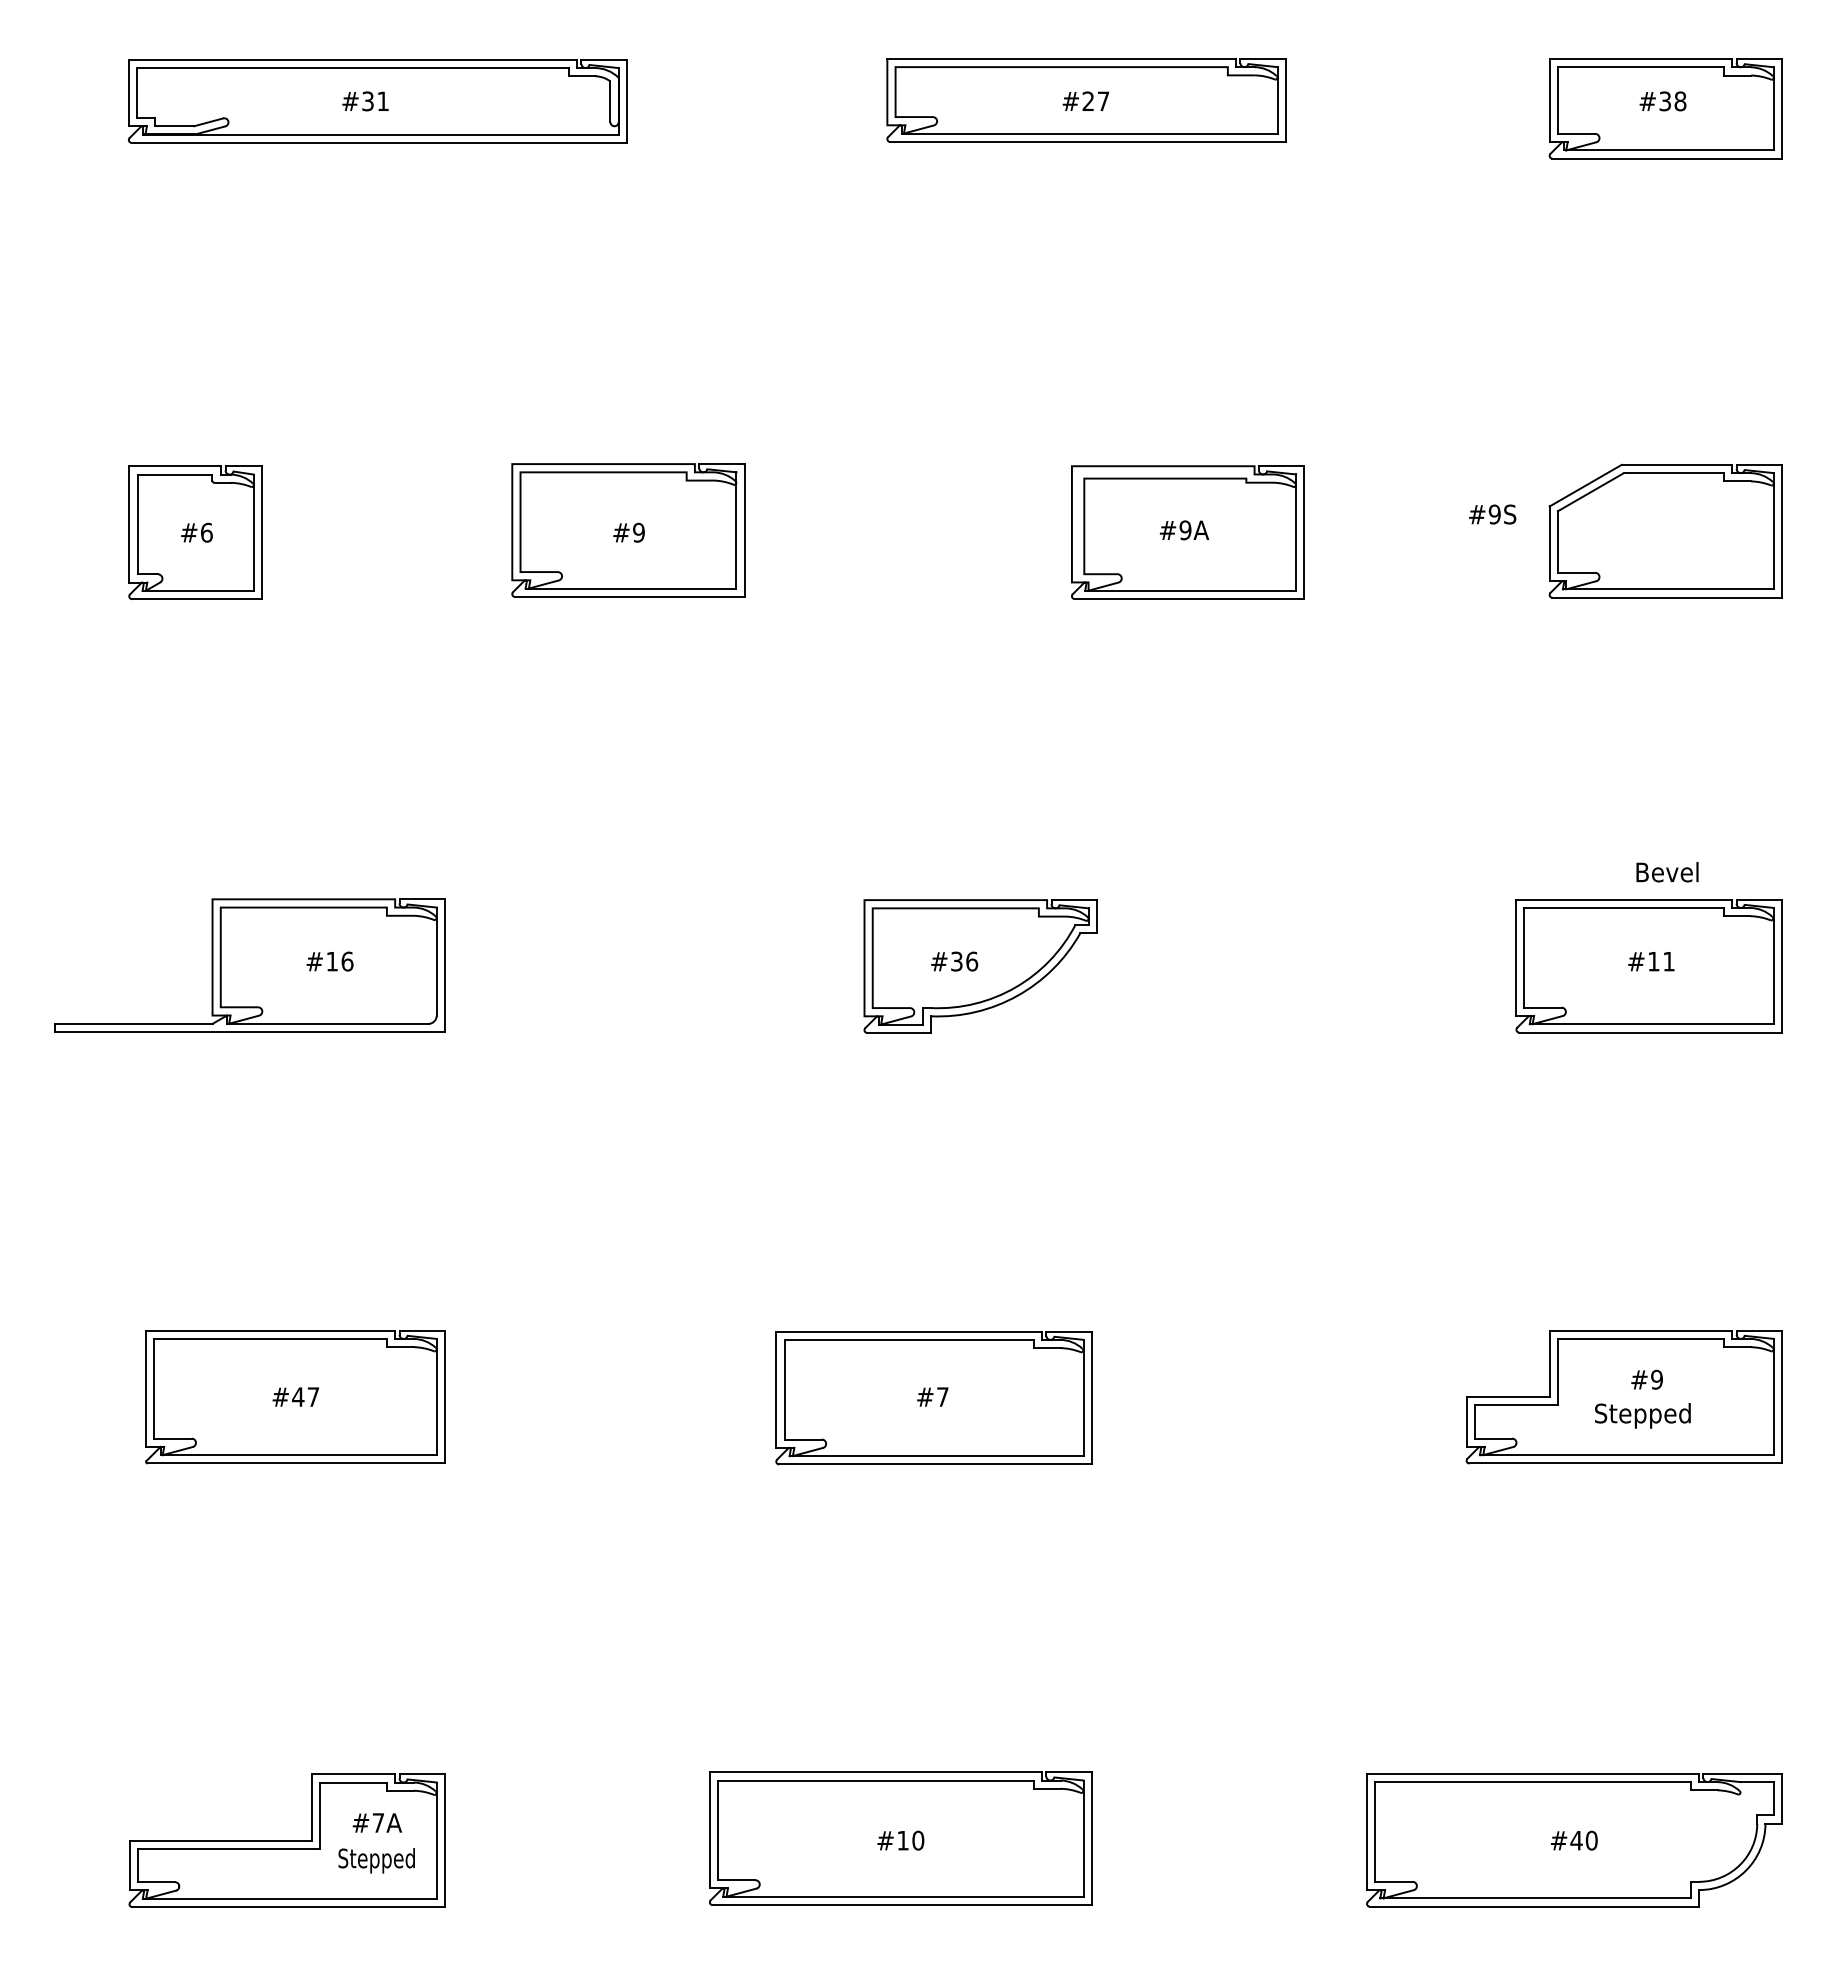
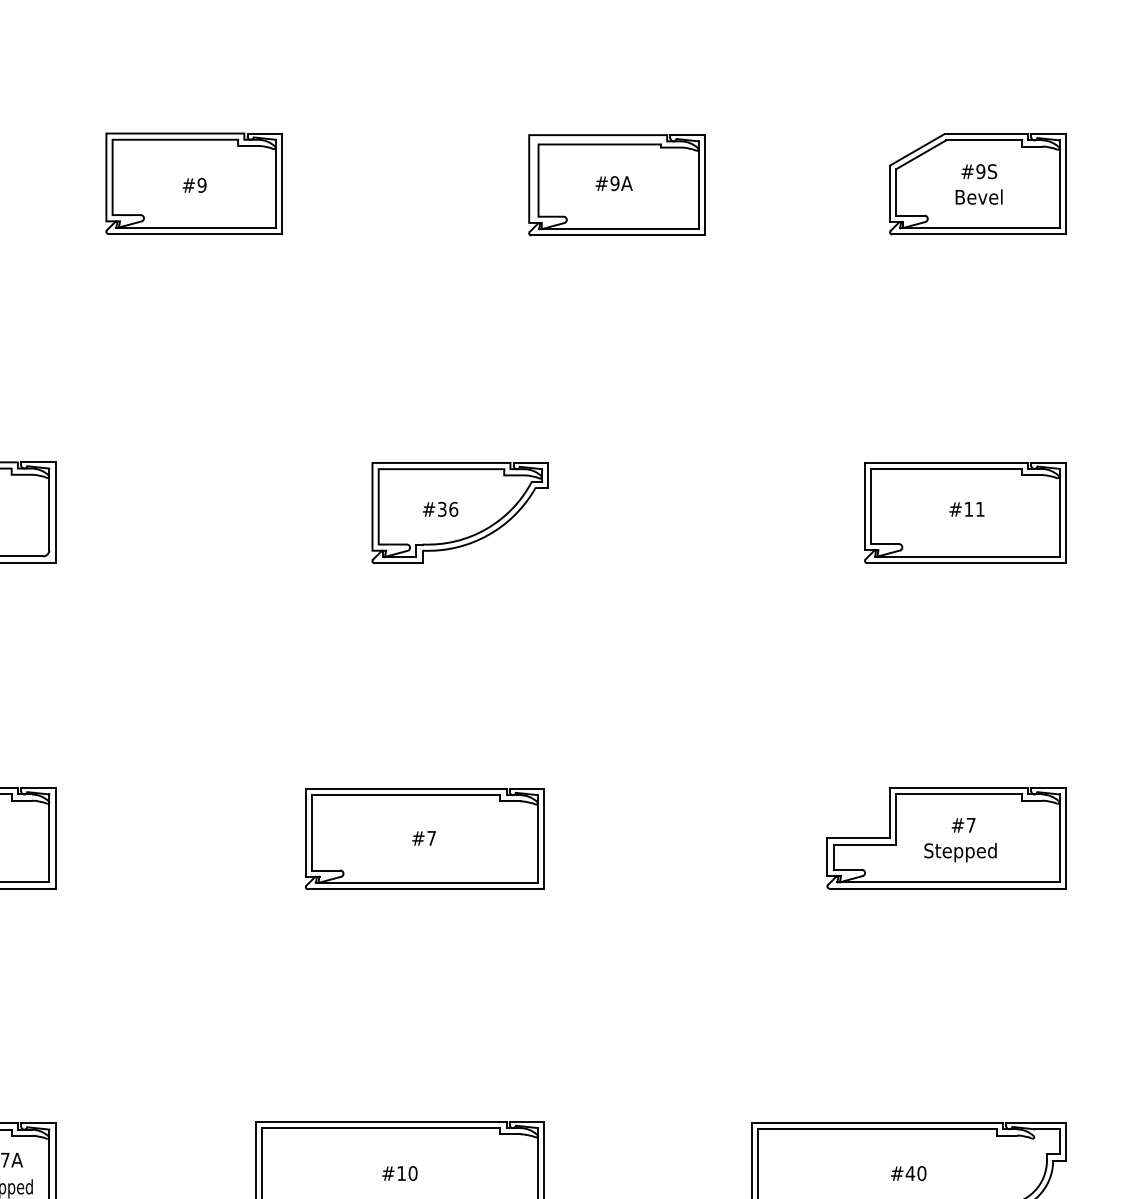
text: (1492, 514) -> (979, 171), moved
text: (1667, 872) -> (979, 197), moved
text: (1656, 1379) -> (970, 825), #9 -> #7

